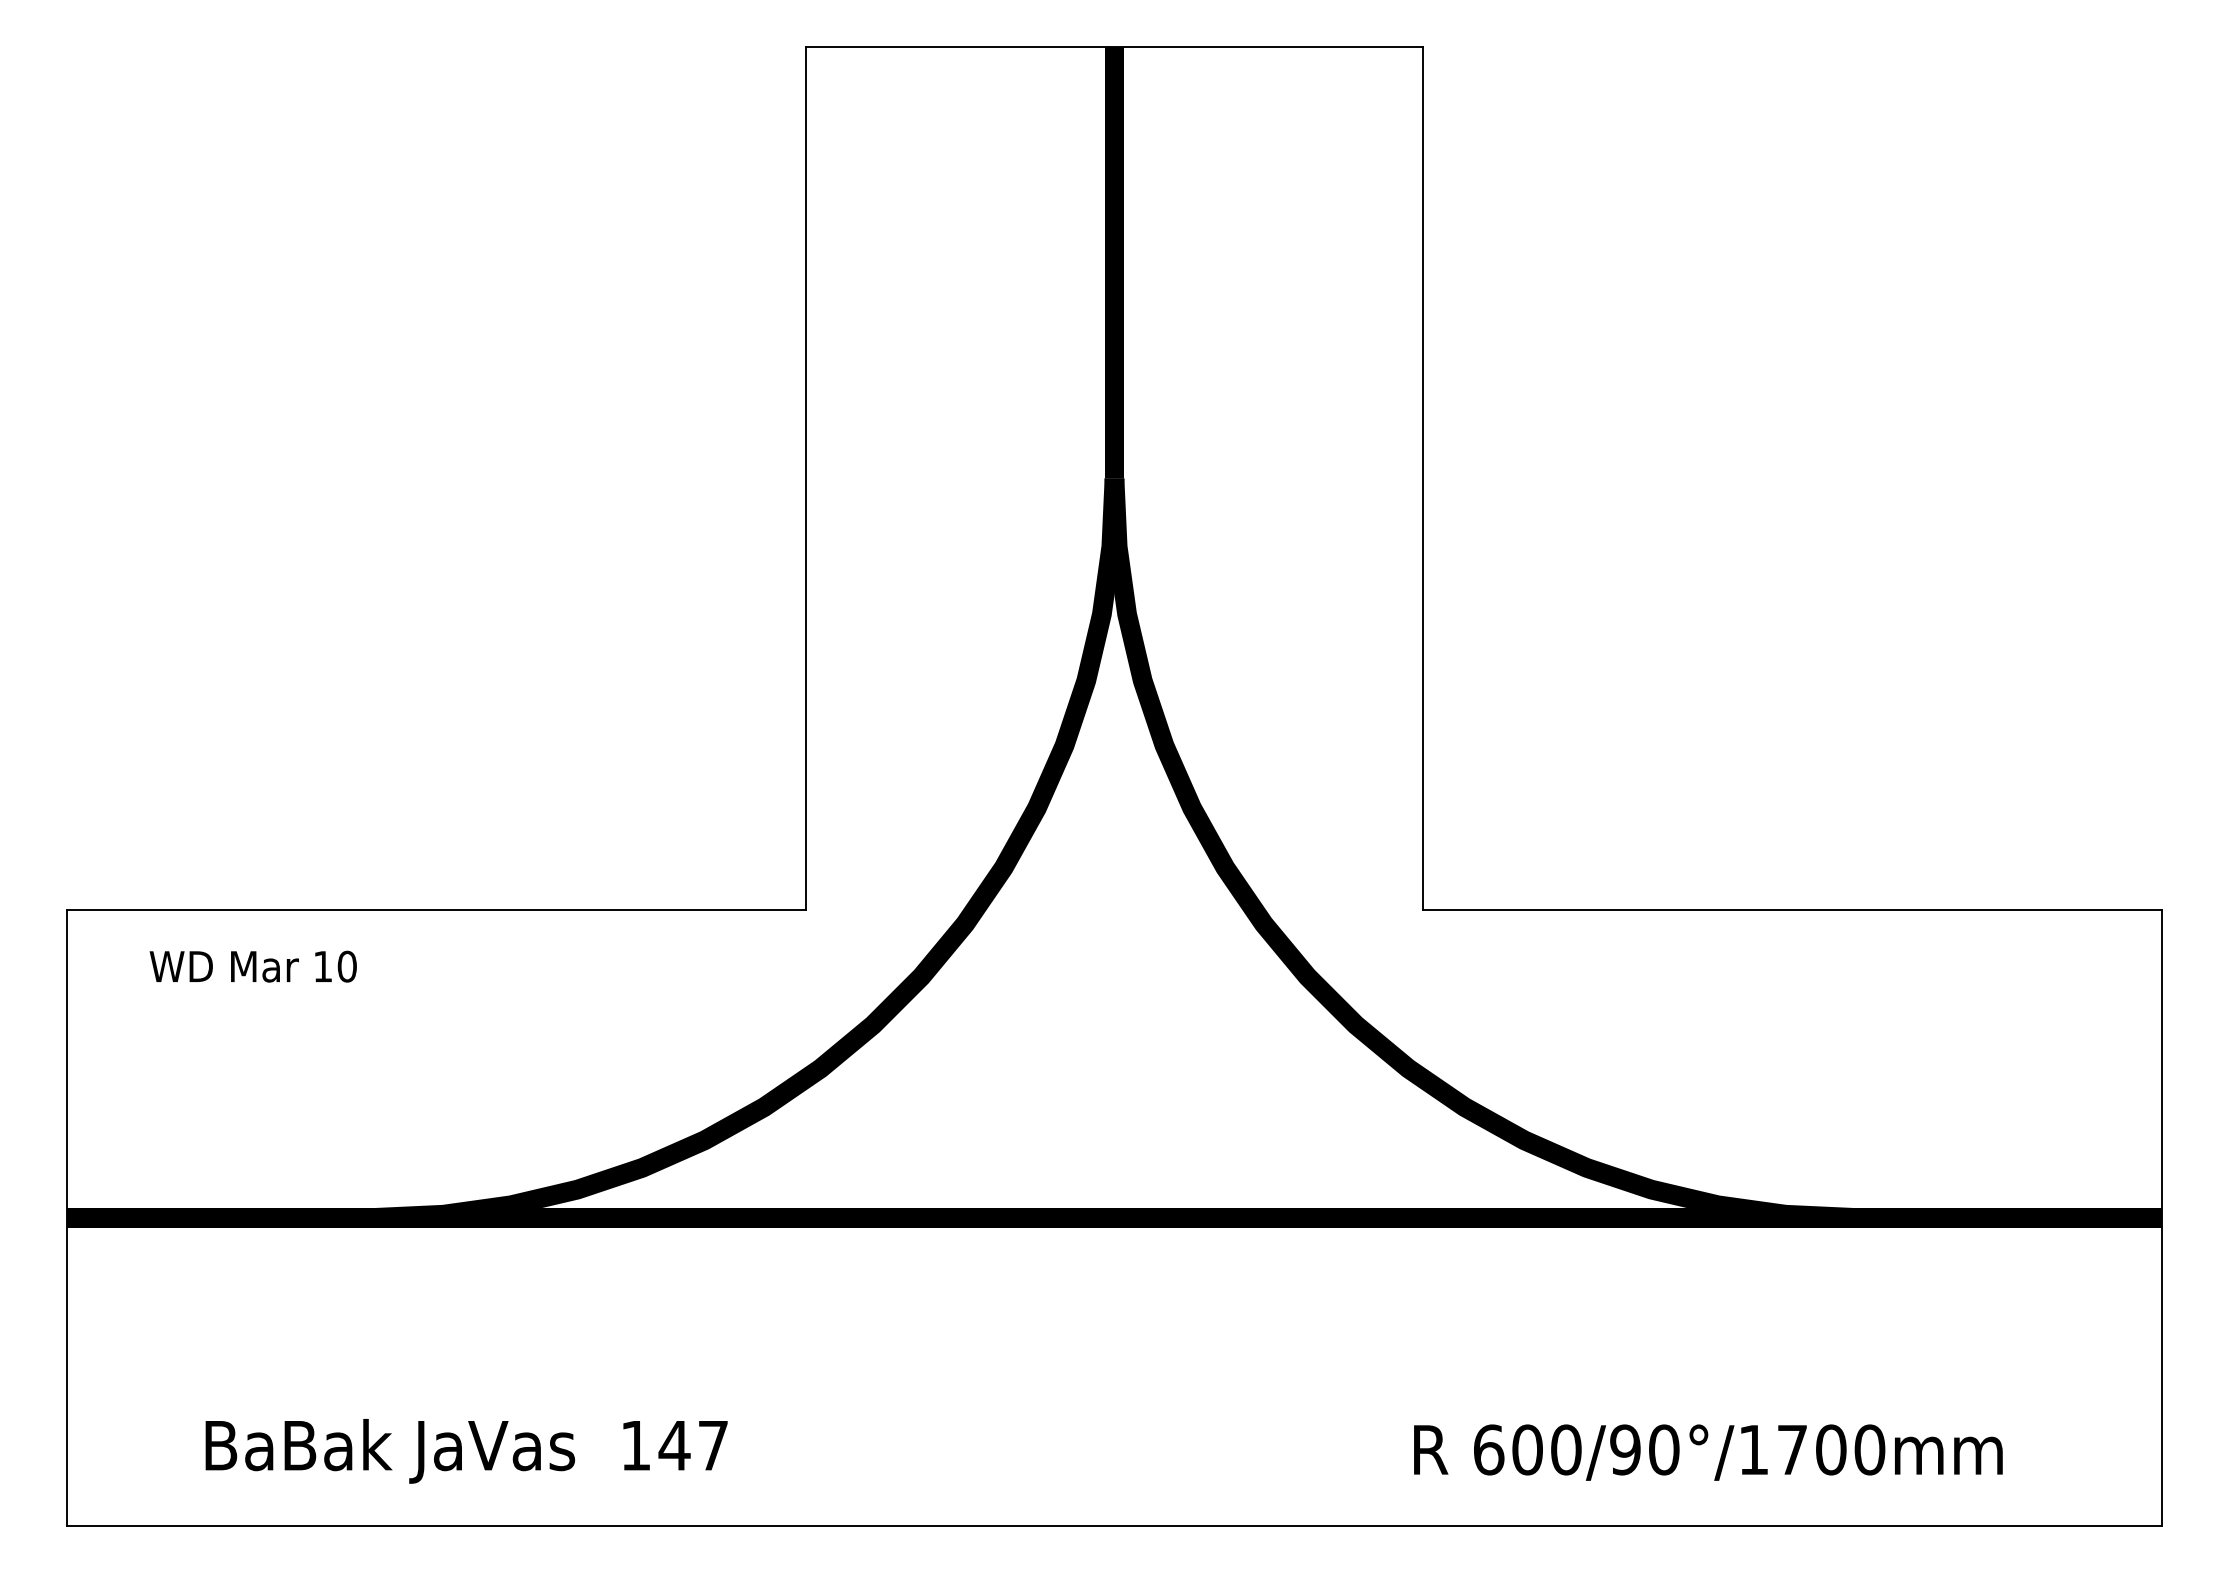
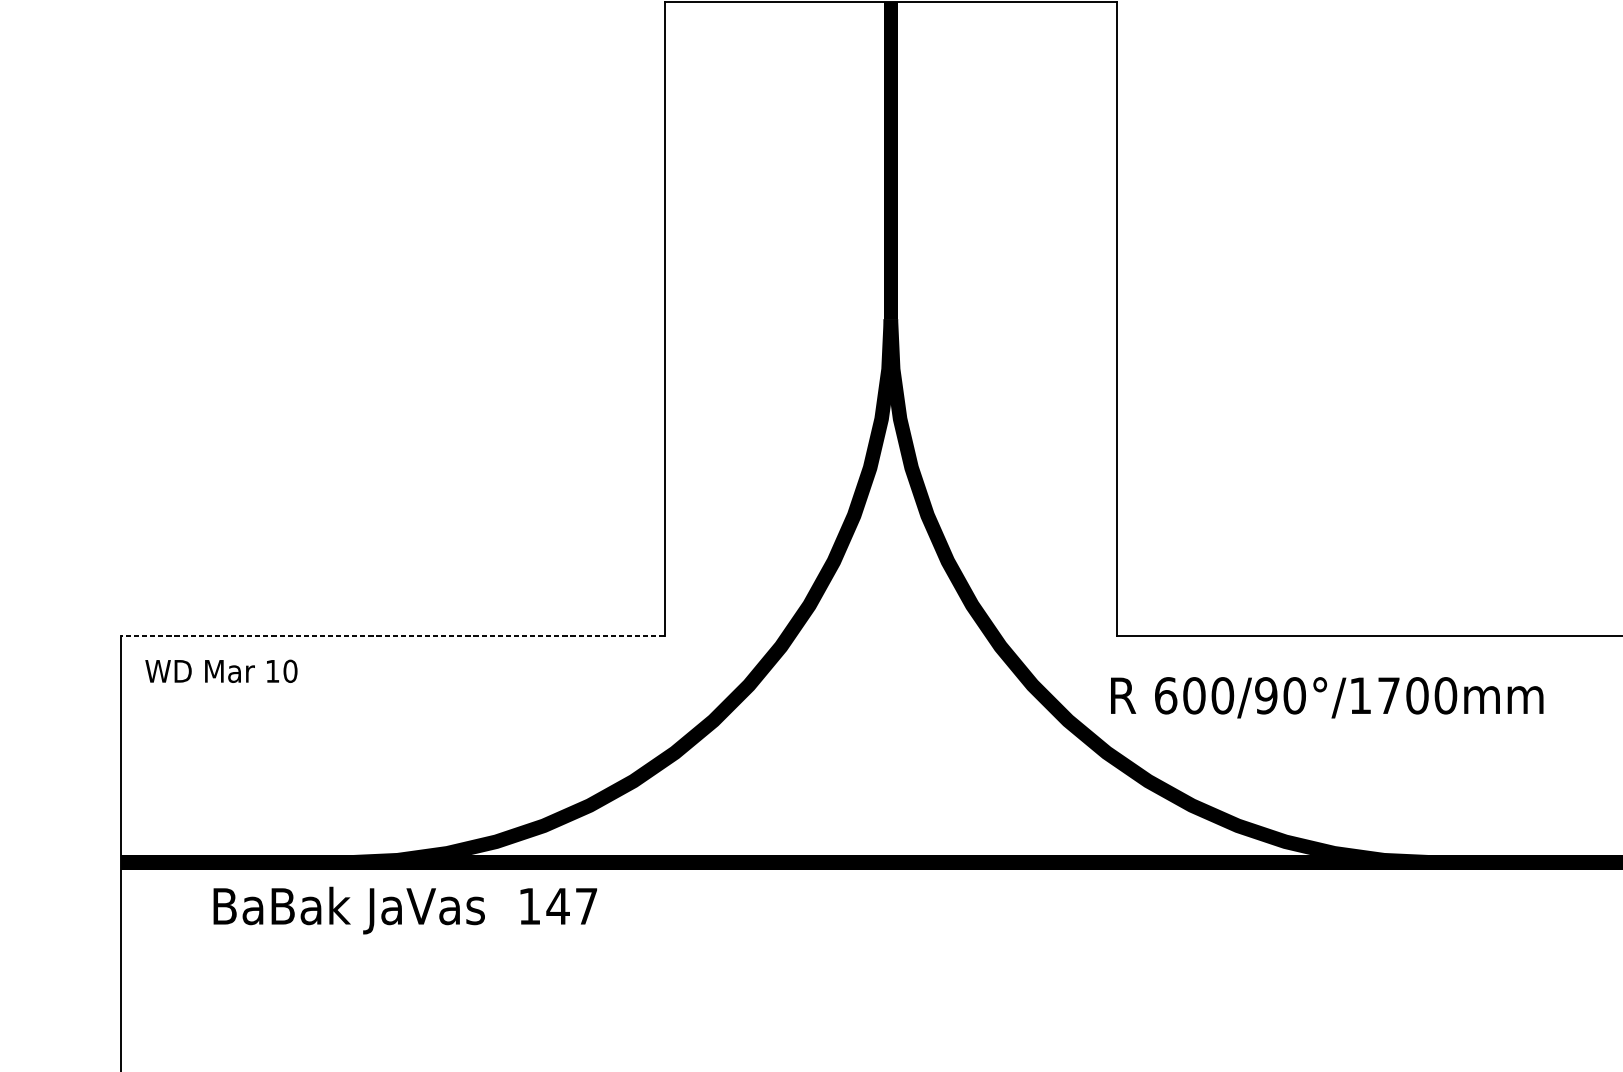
line: (436, 909) -> (392, 635), solid -> dashed
text: (252, 966) -> (220, 671), moved
text: (466, 1451) -> (405, 910), moved
text: (1708, 1452) -> (1327, 697), moved

